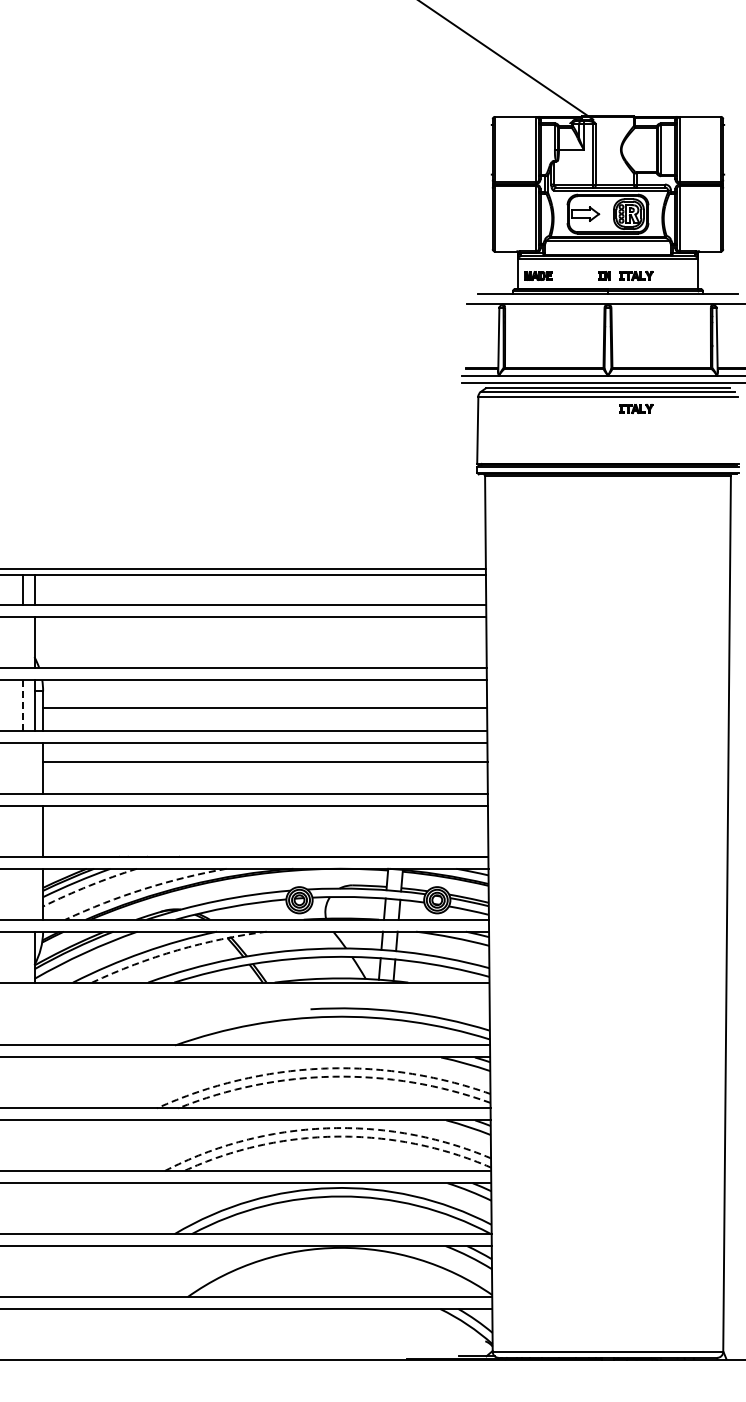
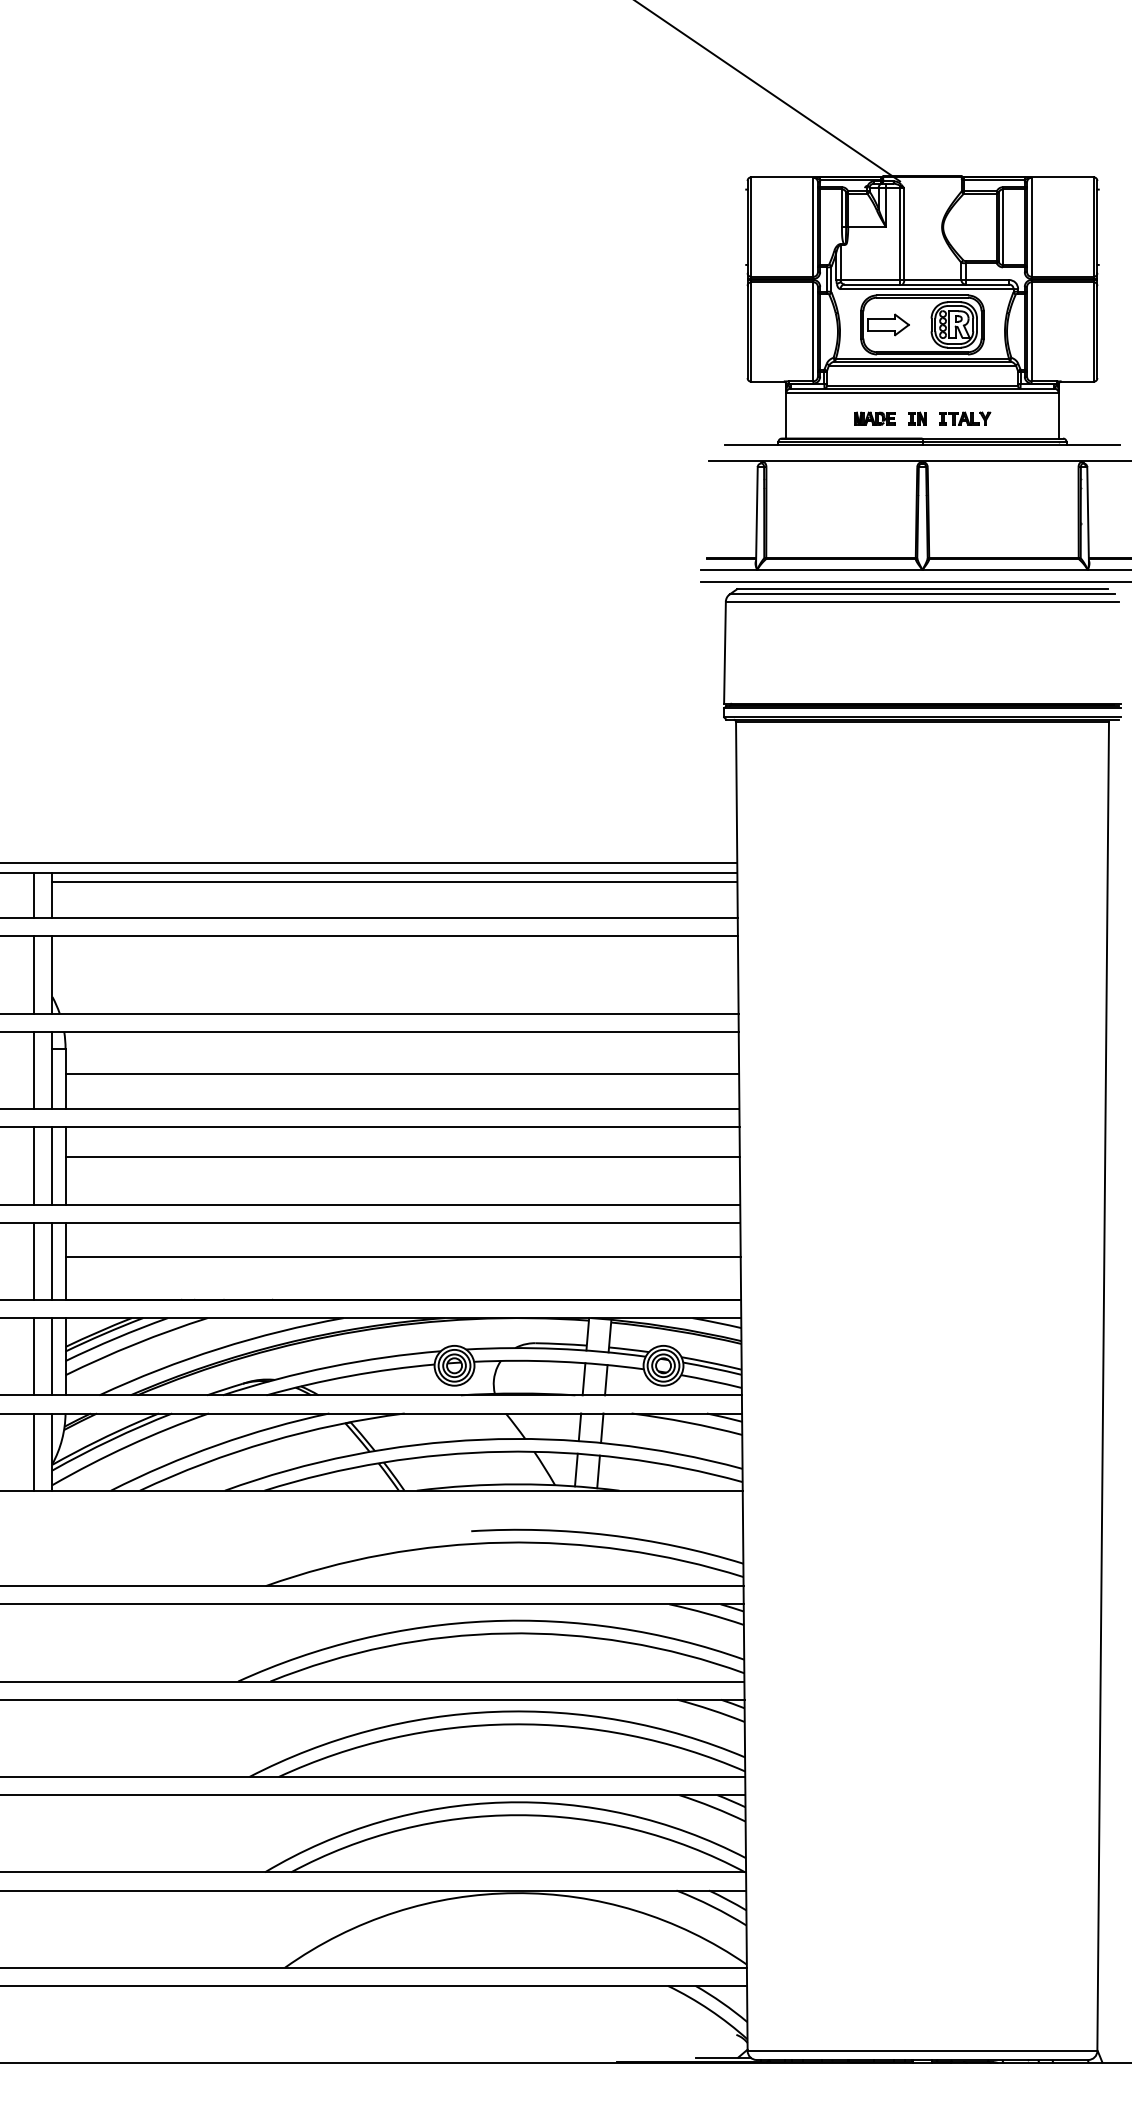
part: (538, 275) -> (874, 417), moved
part: (636, 408) -> (965, 619), removed
line: (259, 581) -> (393, 882), added
line: (22, 642) -> (34, 974), added
line: (22, 706) -> (34, 1071), dashed -> solid
line: (22, 768) -> (34, 1165), added
line: (34, 768) -> (52, 1165), added
line: (265, 828) -> (402, 1256), added
line: (22, 830) -> (34, 1259), added
line: (34, 830) -> (52, 1259), added
arc: (89, 885) -> (135, 1343), dashed -> solid
arc: (144, 889) -> (219, 1349), dashed -> solid
line: (22, 893) -> (34, 1355), added
line: (34, 893) -> (52, 1355), added
arc: (177, 950) -> (269, 1442), dashed -> solid
line: (22, 956) -> (34, 1451), added
arc: (322, 1068) -> (489, 1621), dashed -> solid
arc: (333, 1076) -> (506, 1633), dashed -> solid
arc: (326, 1128) -> (495, 1712), dashed -> solid
arc: (337, 1136) -> (512, 1724), dashed -> solid

